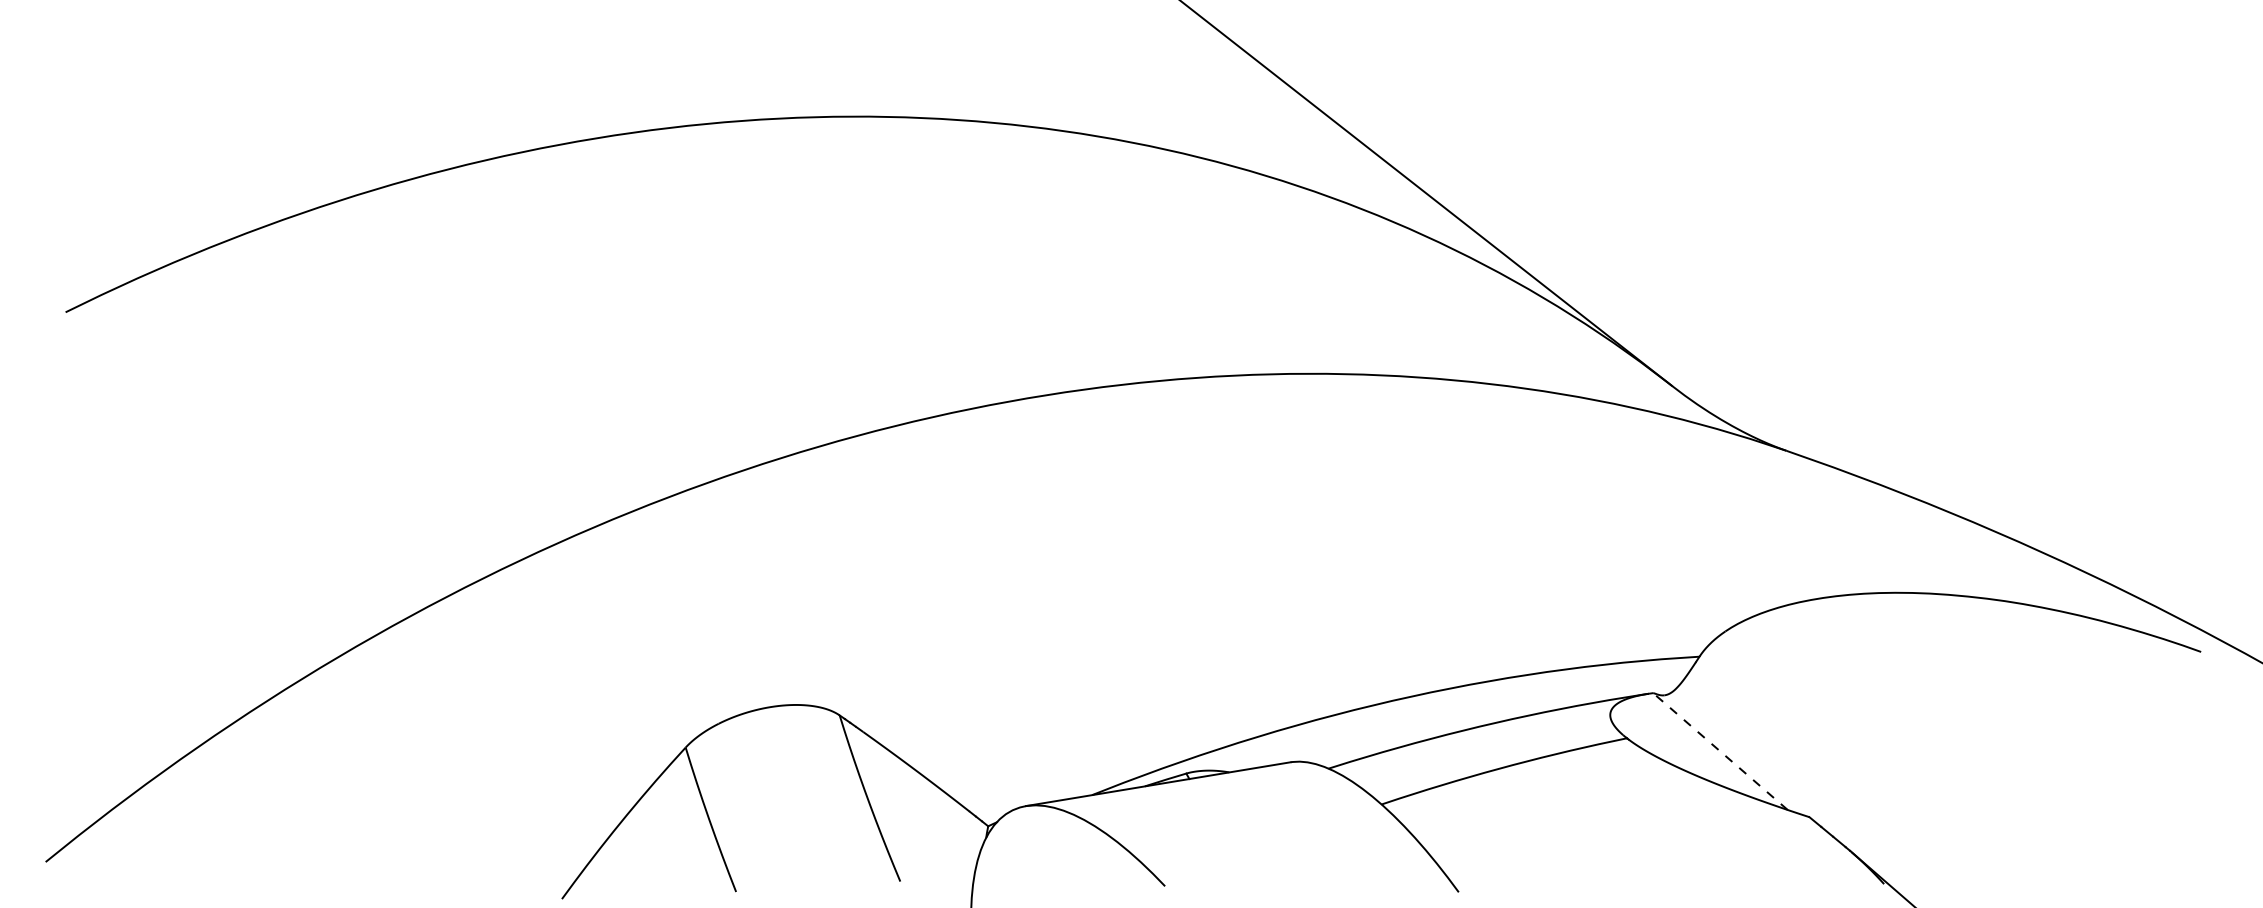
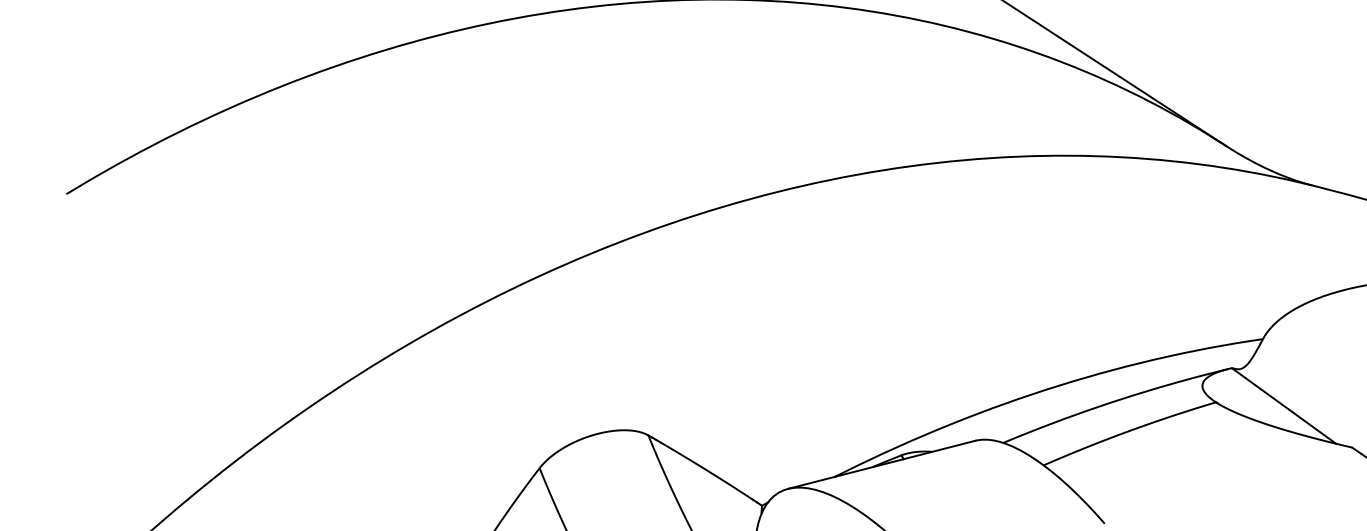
line: (1720, 751) -> (1284, 405), dashed -> solid

